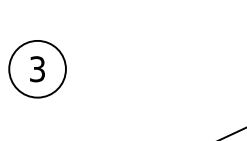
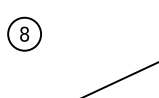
text: (37, 67) -> (24, 33), 3 -> 8

